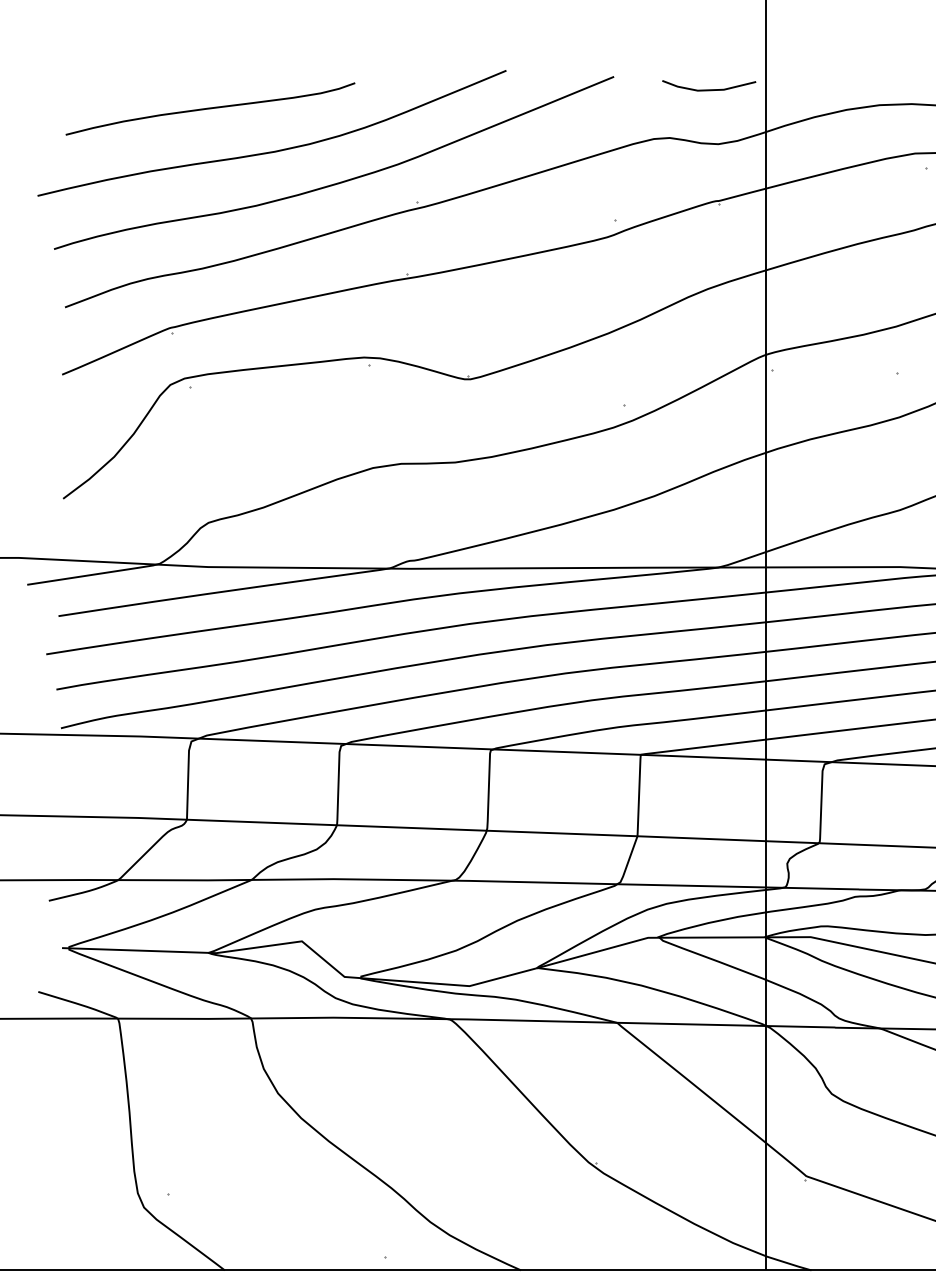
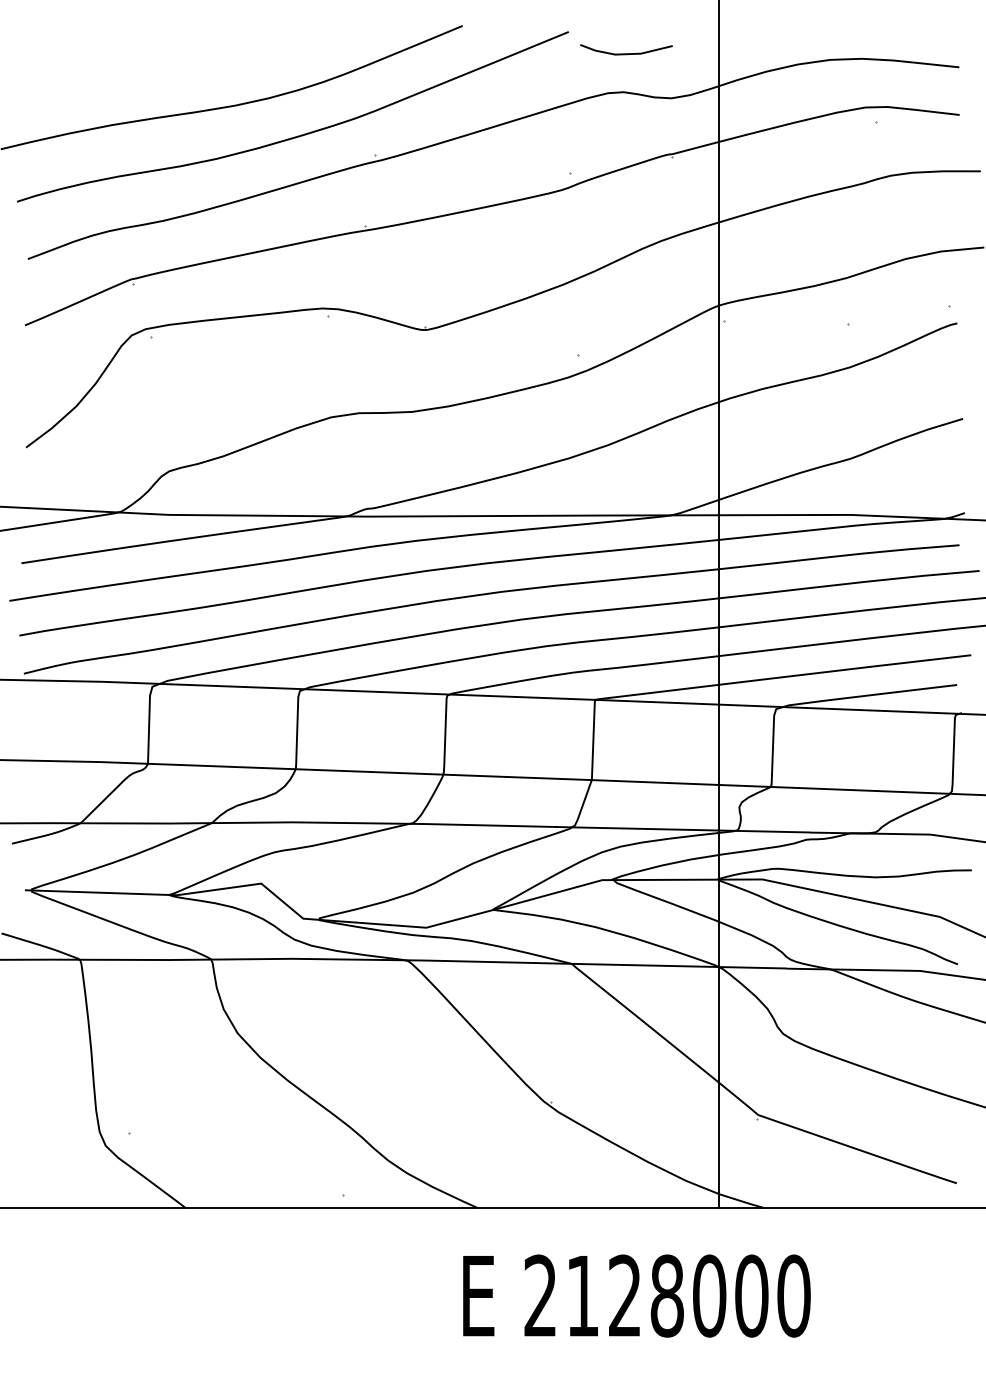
line: (709, 89) -> (626, 53), moved
curve: (209, 108) -> (170, 63), removed

